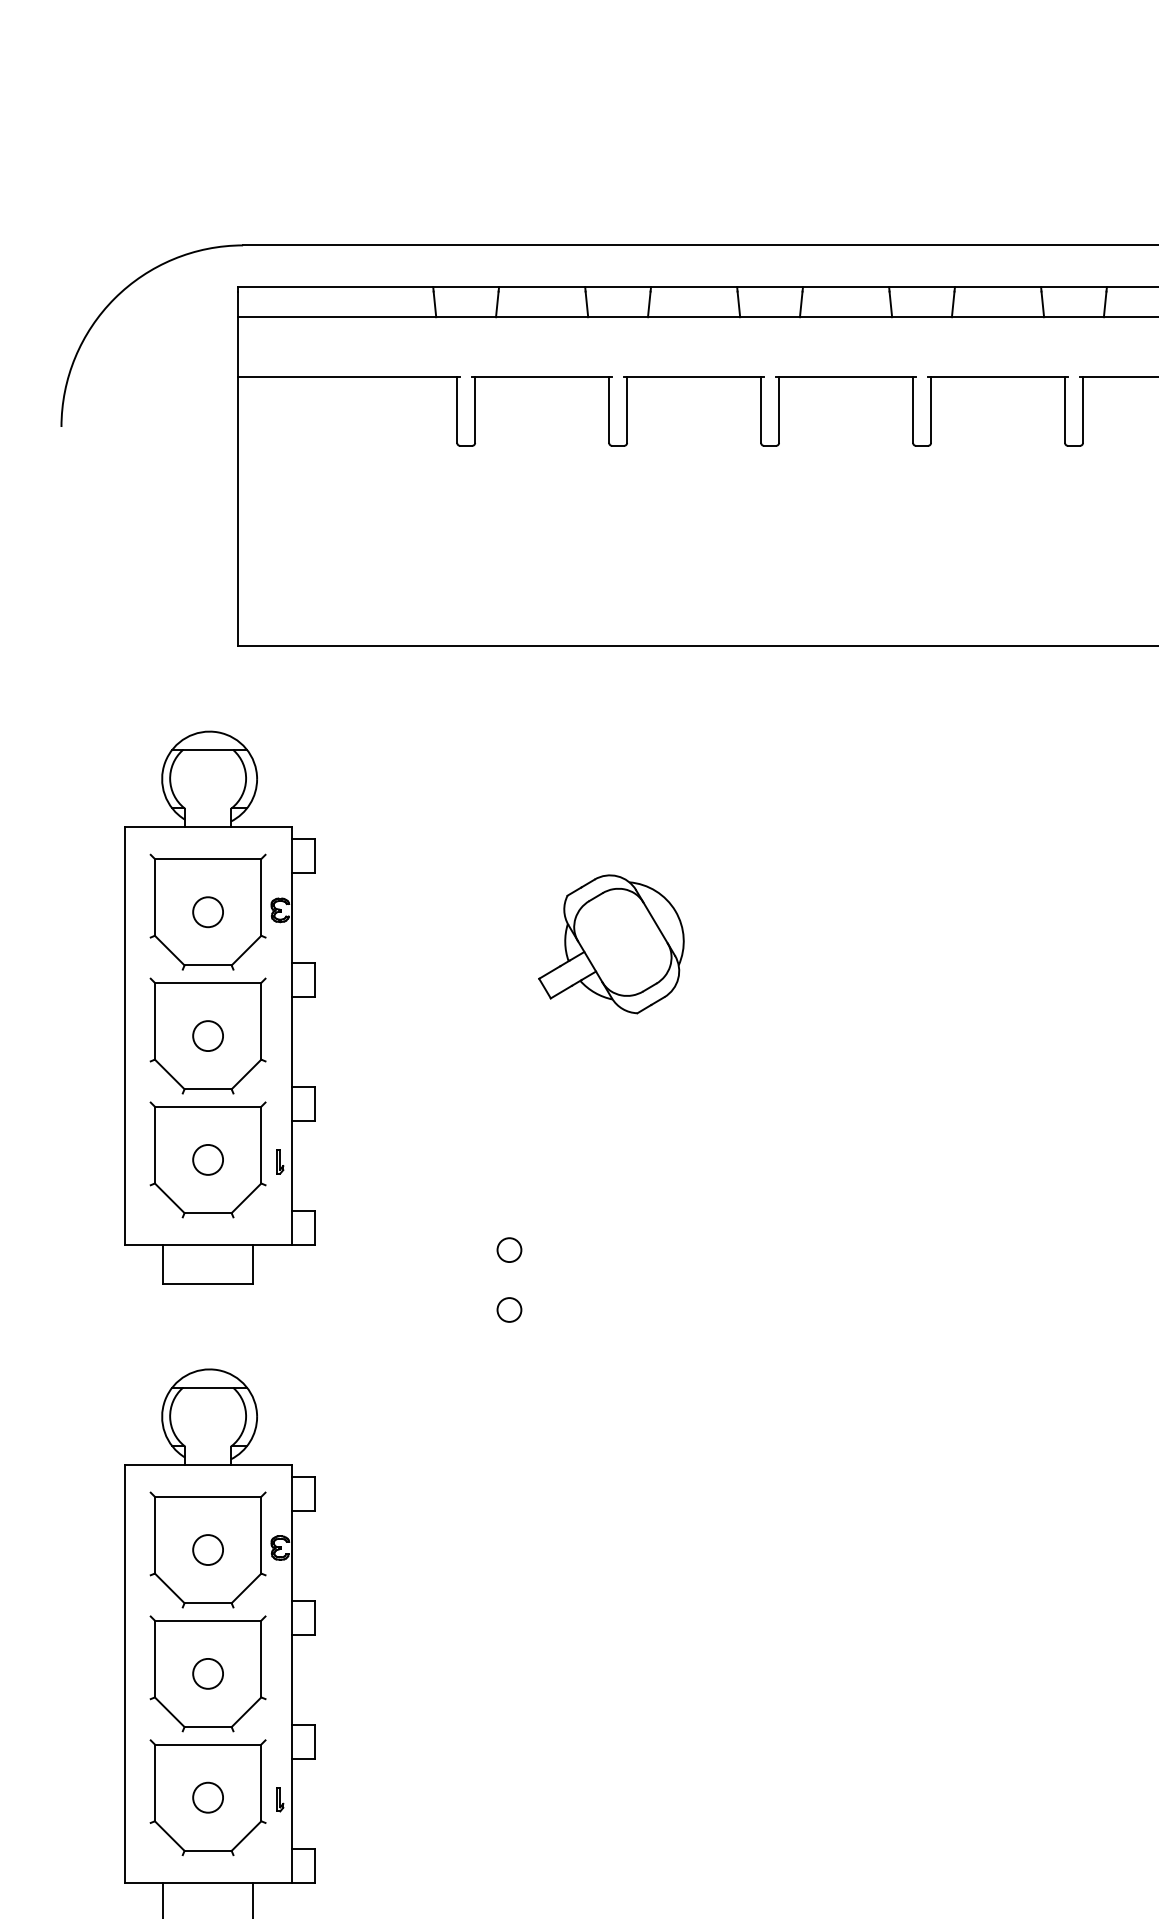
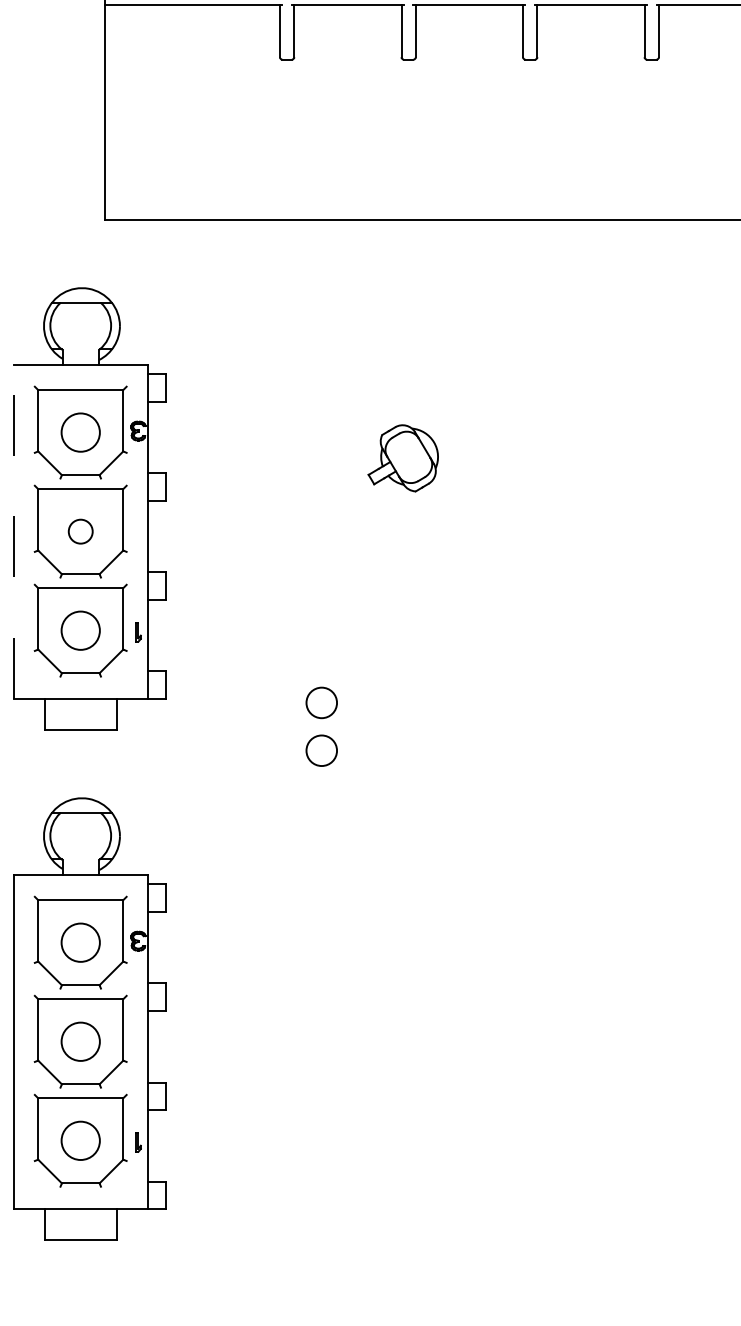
circle: (208, 912) -> (81, 432), size x1.6
part: (611, 944) -> (403, 458), size x0.6
line: (124, 1036) -> (13, 532), solid -> dashed
circle: (208, 1159) -> (81, 630), size x1.6
circle: (509, 1249) -> (321, 702), size x1.6
circle: (509, 1309) -> (321, 750), size x1.6
circle: (208, 1549) -> (81, 942), size x1.6
circle: (208, 1673) -> (81, 1041), size x1.6
circle: (208, 1797) -> (81, 1140), size x1.6

